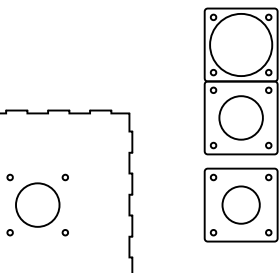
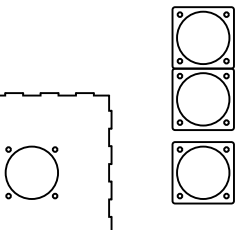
circle: (241, 118) -> (203, 99), size x1.43
circle: (37, 204) -> (31, 172), size x1.43
circle: (241, 204) -> (203, 172), size x1.67

